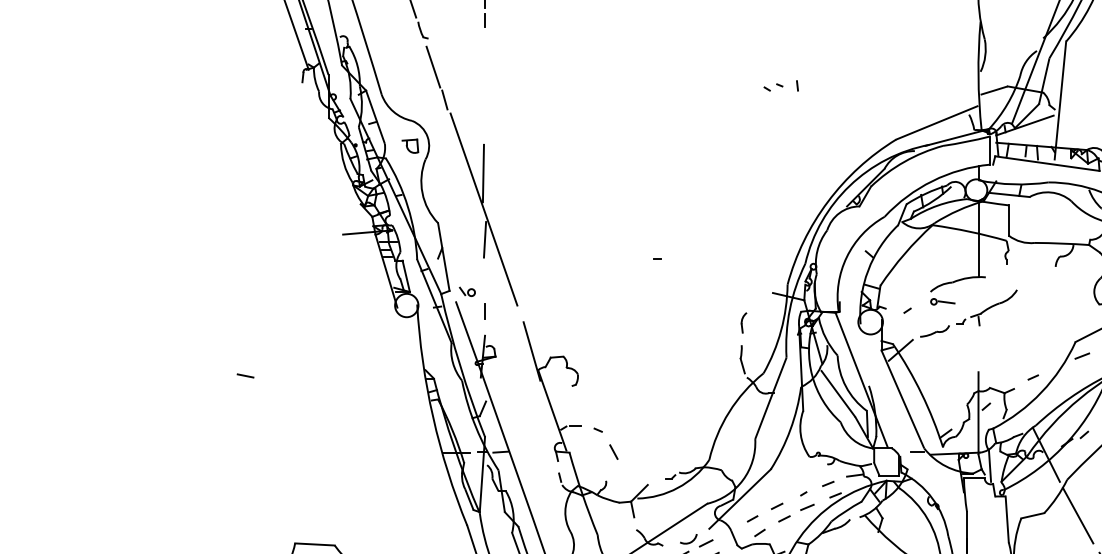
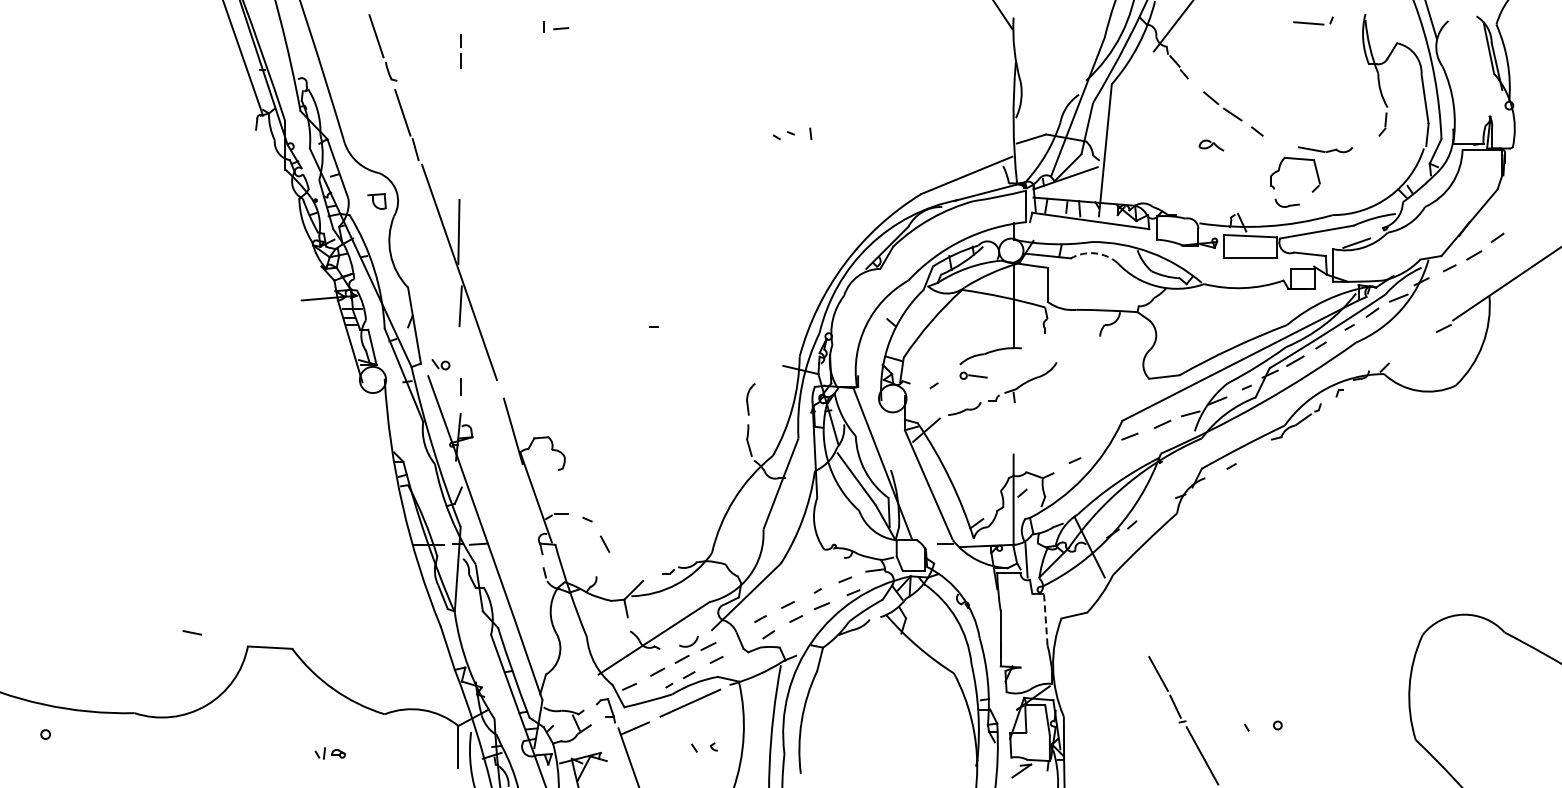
arc: (1051, 192) -> (1095, 253), solid -> dashed
part: (743, 322) -> (750, 399), size x1.4
line: (245, 375) -> (192, 632), moved
line: (1078, 515) -> (1125, 615), removed
line: (1006, 519) -> (1045, 619), solid -> dashed

